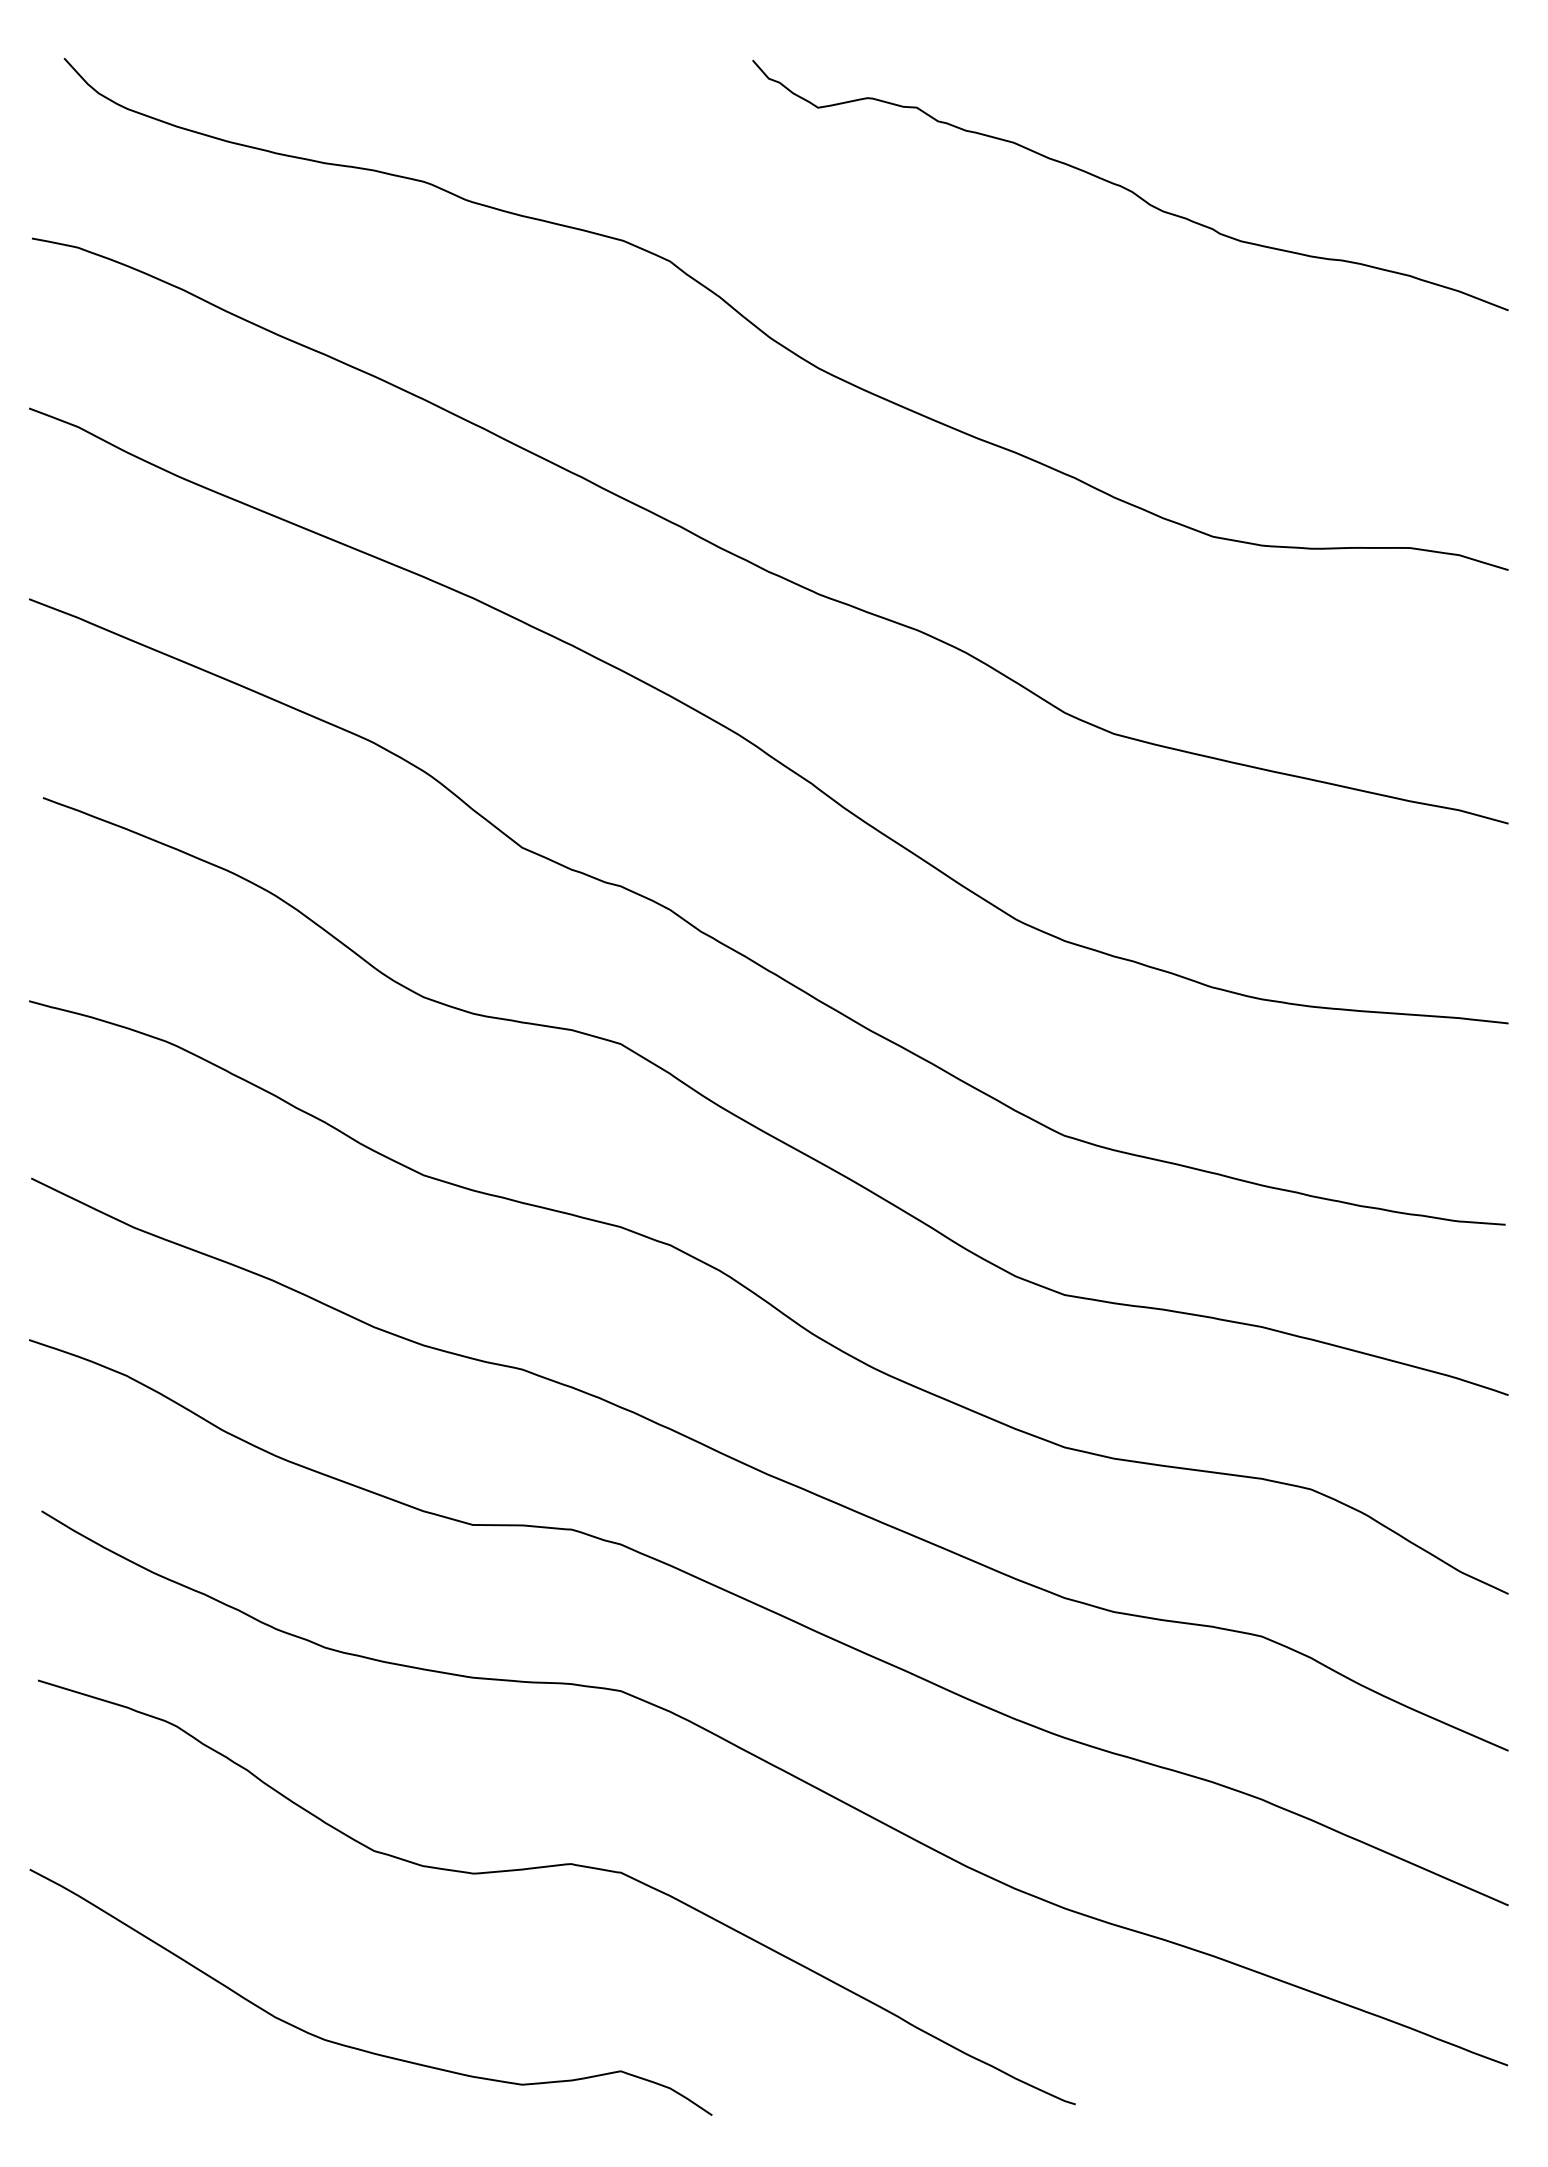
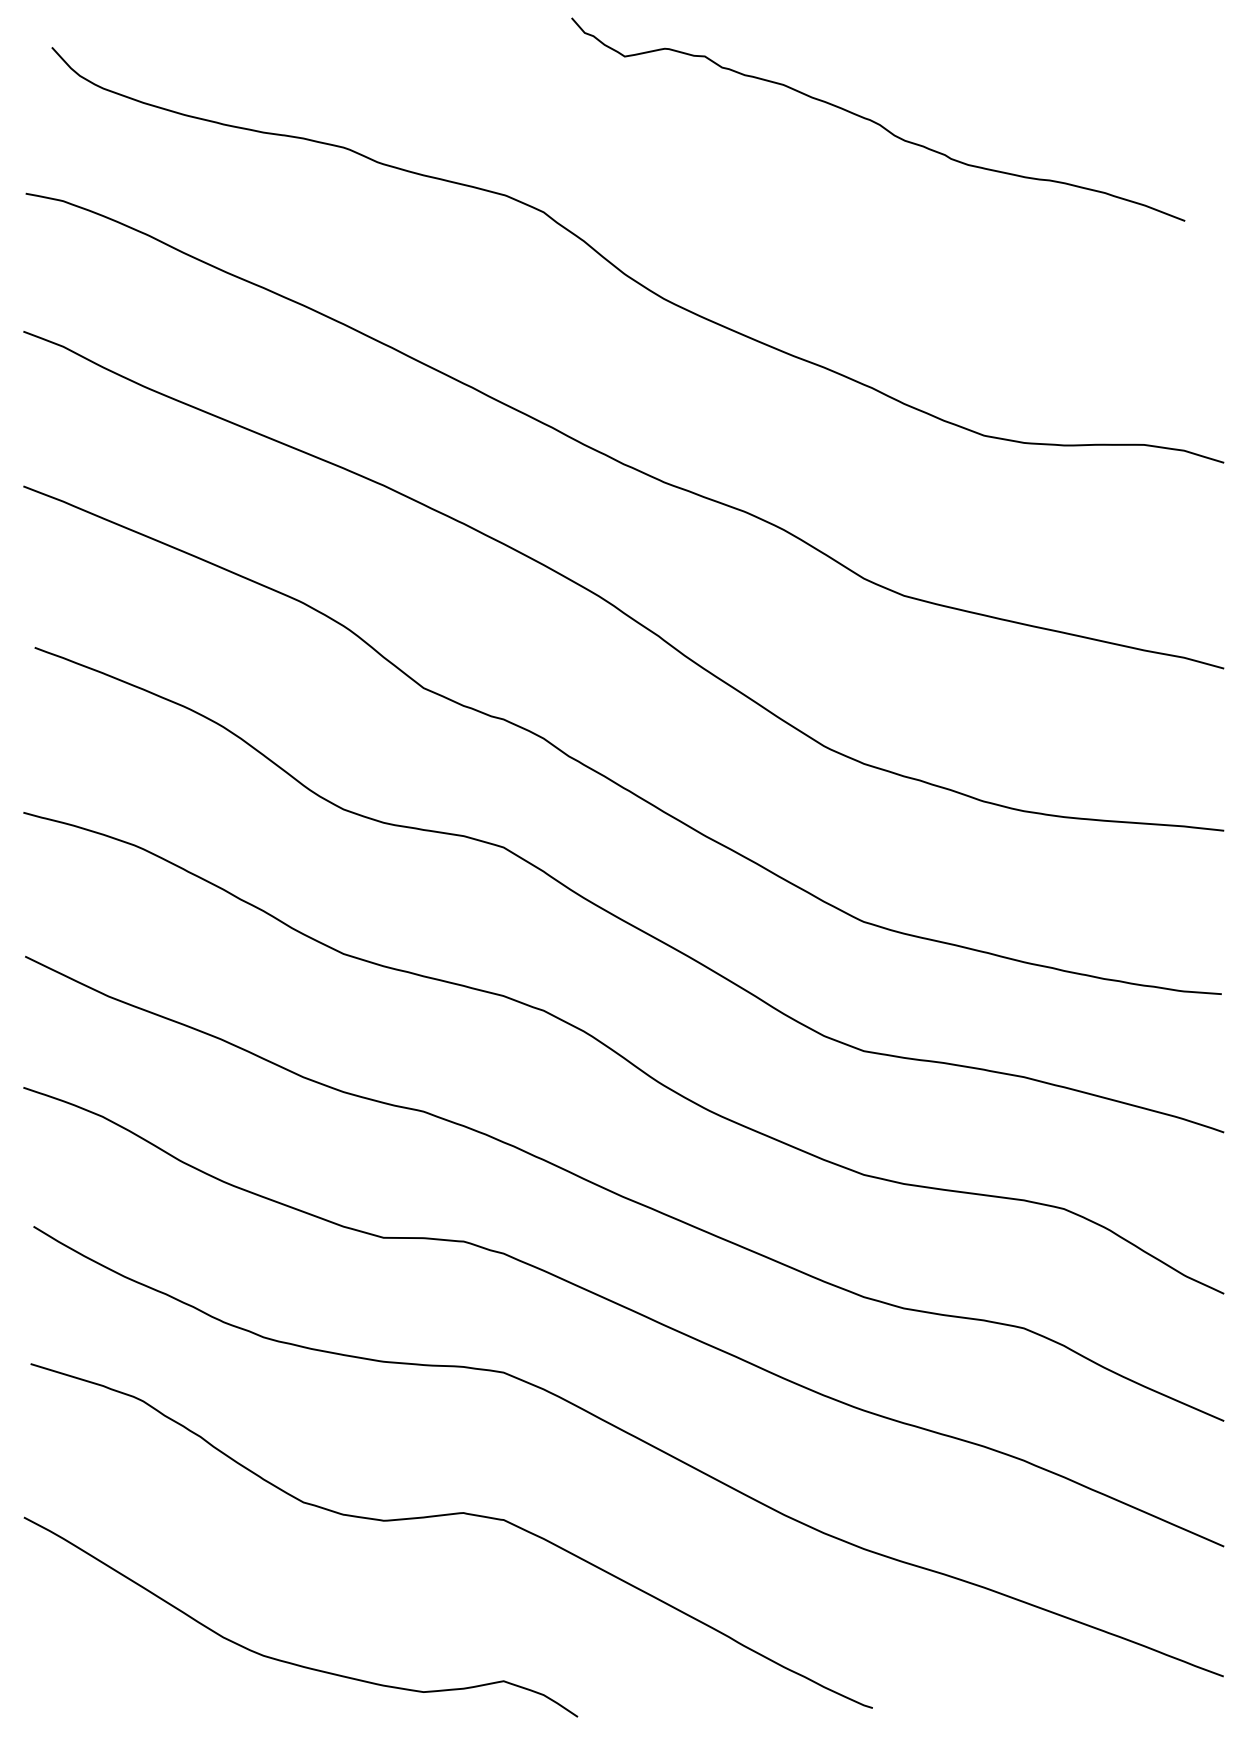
curve: (1129, 188) -> (877, 122), moved

